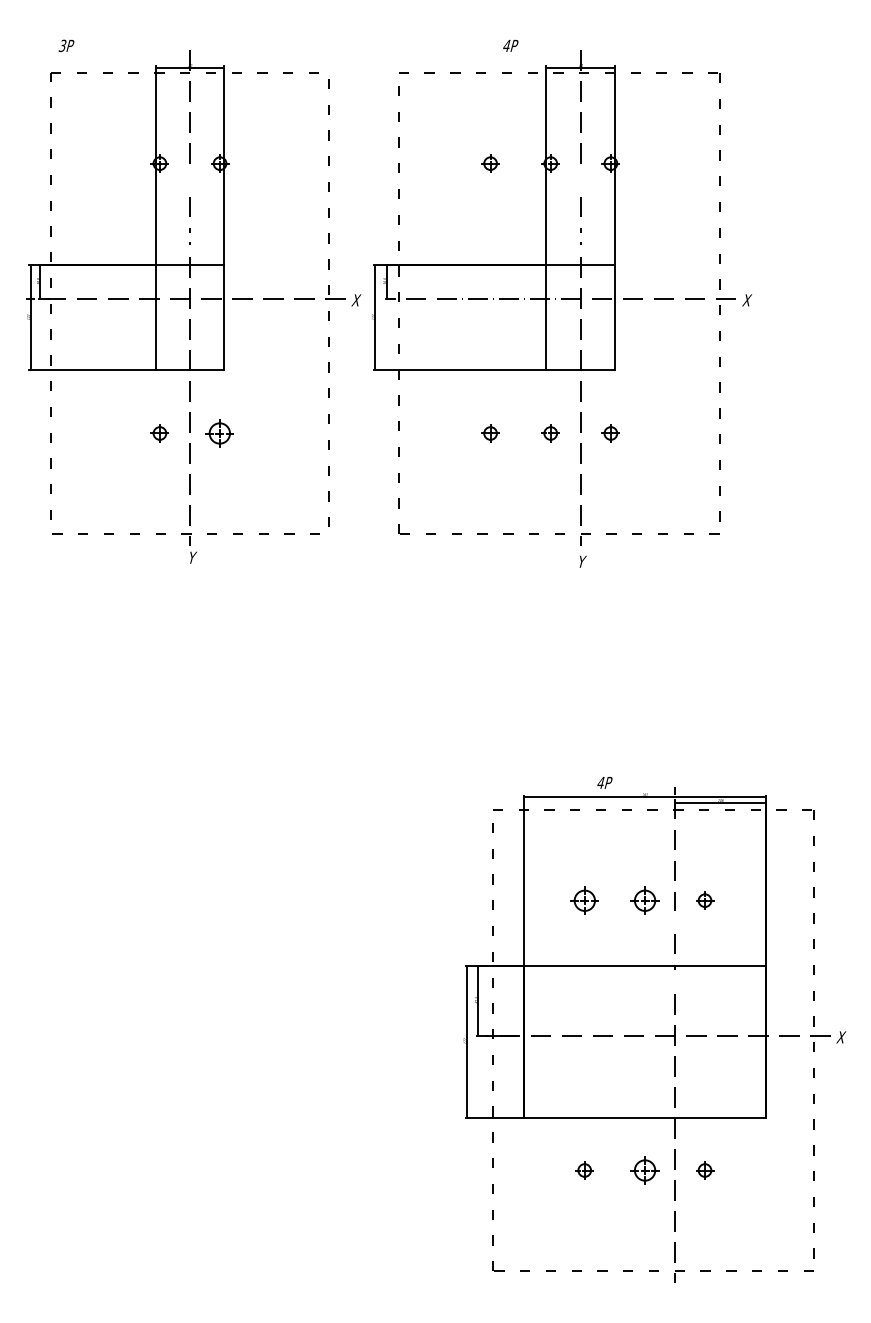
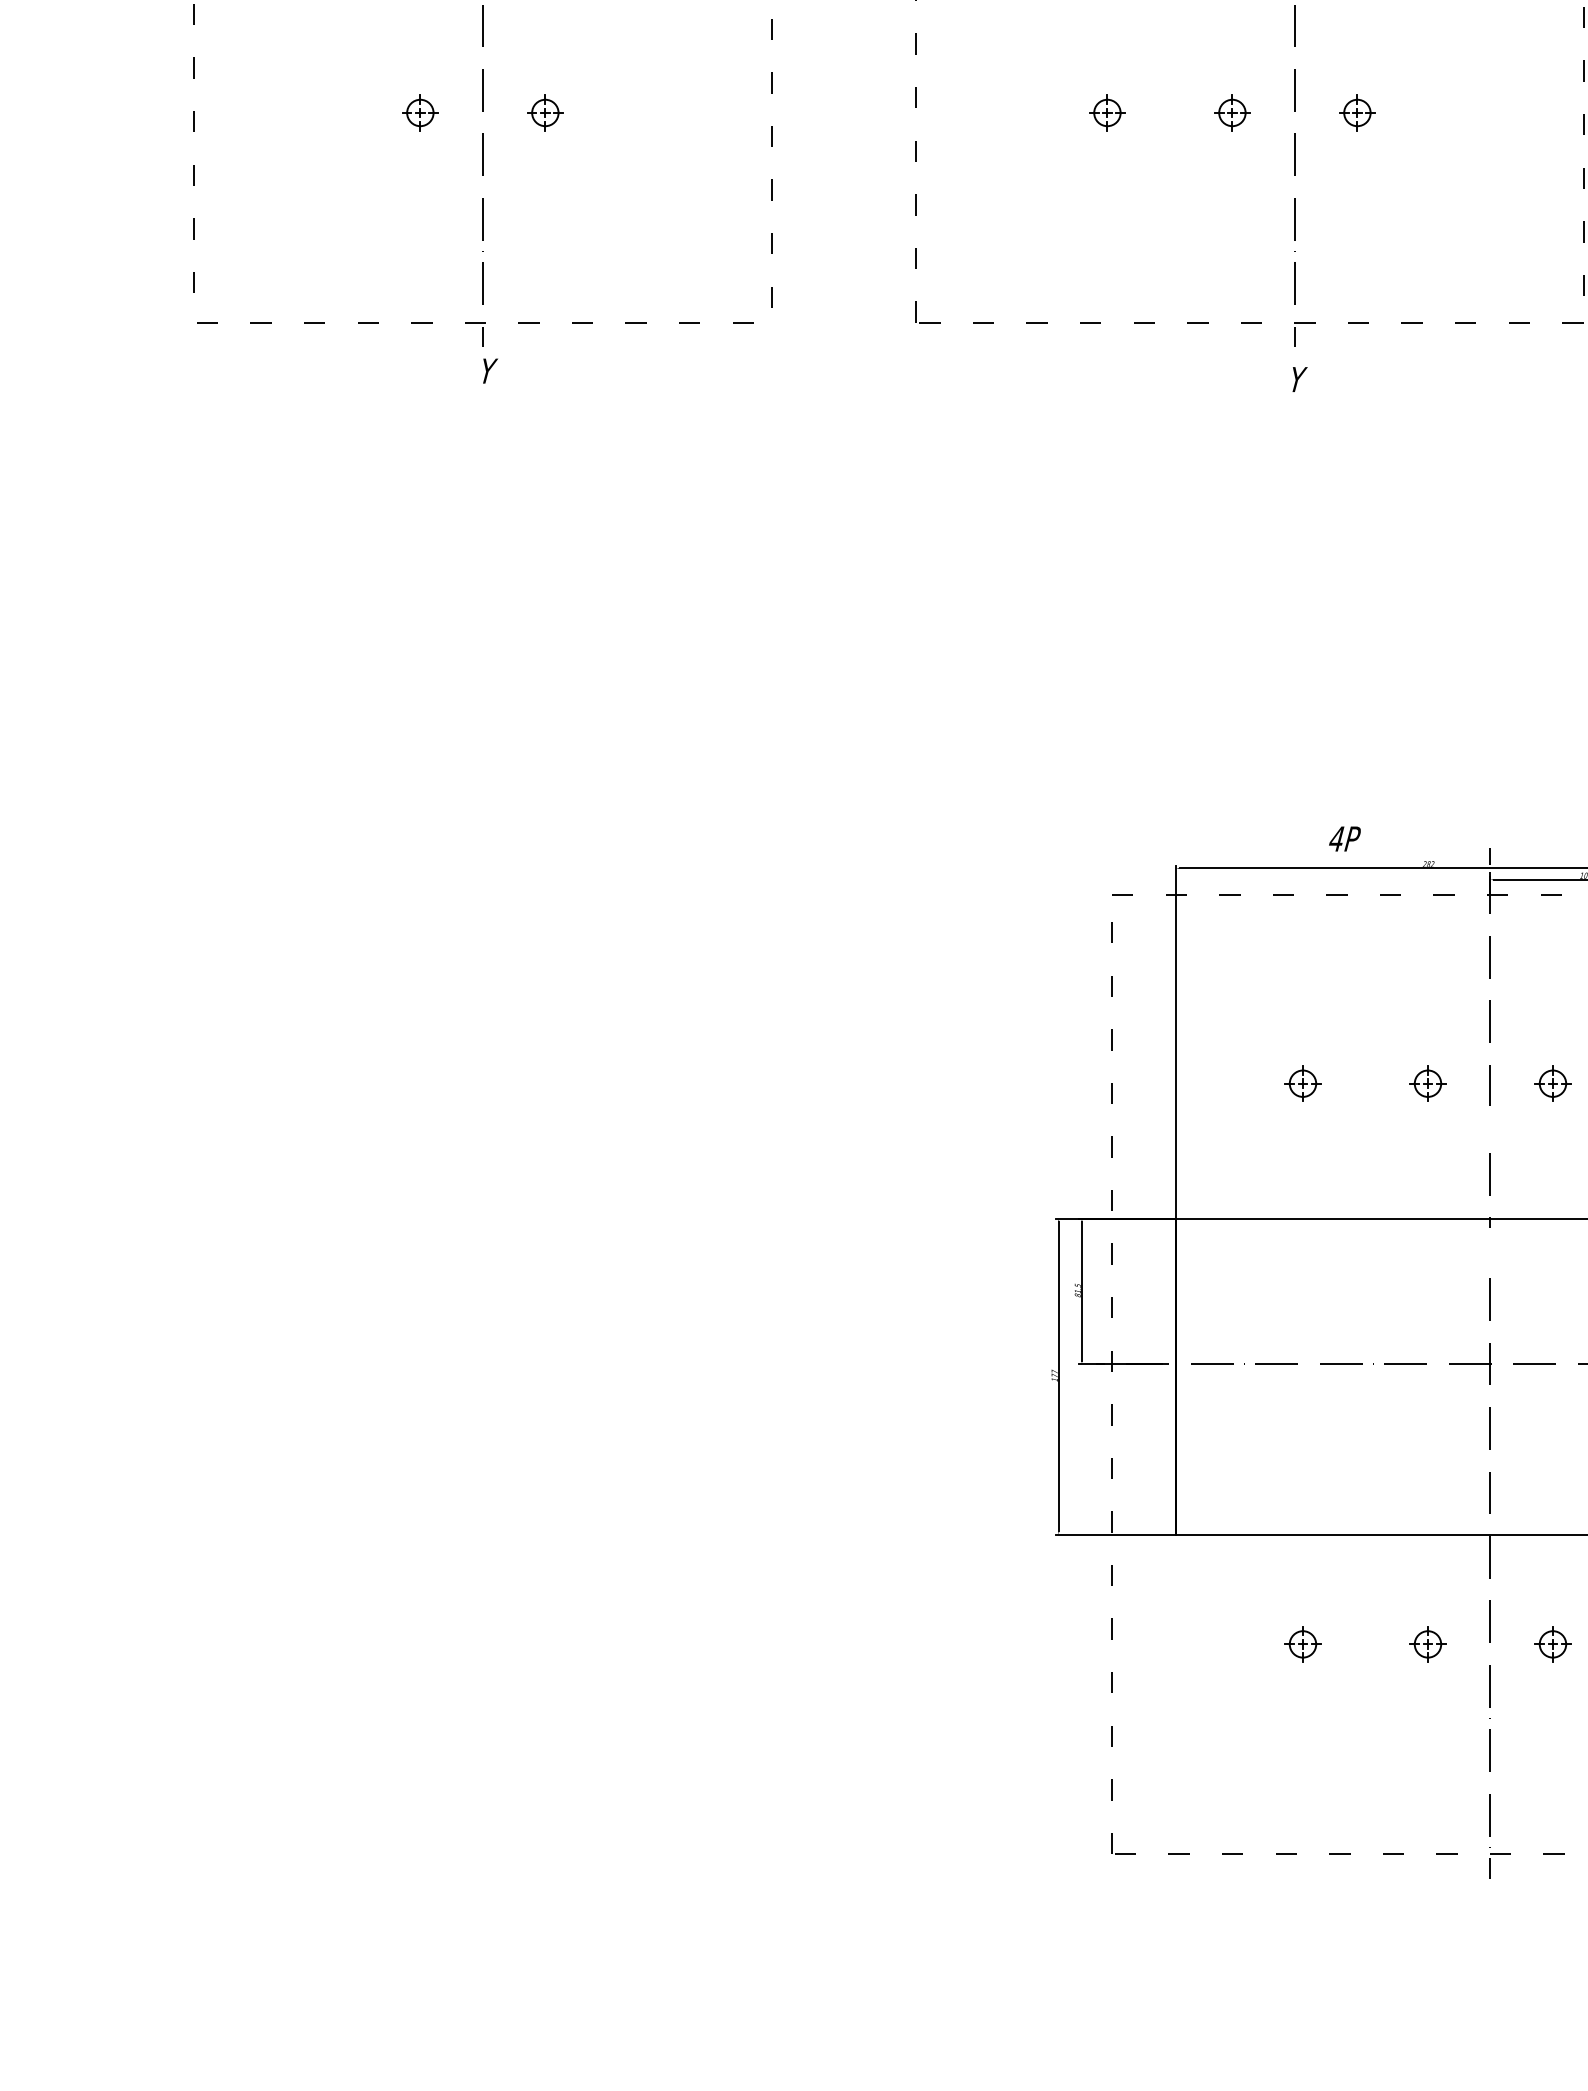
part: (220, 433) -> (546, 112), size x0.62
part: (584, 900) -> (1302, 1083), size x0.62
part: (644, 900) -> (1427, 1083), size x0.62
part: (644, 1170) -> (1427, 1644), size x0.62

